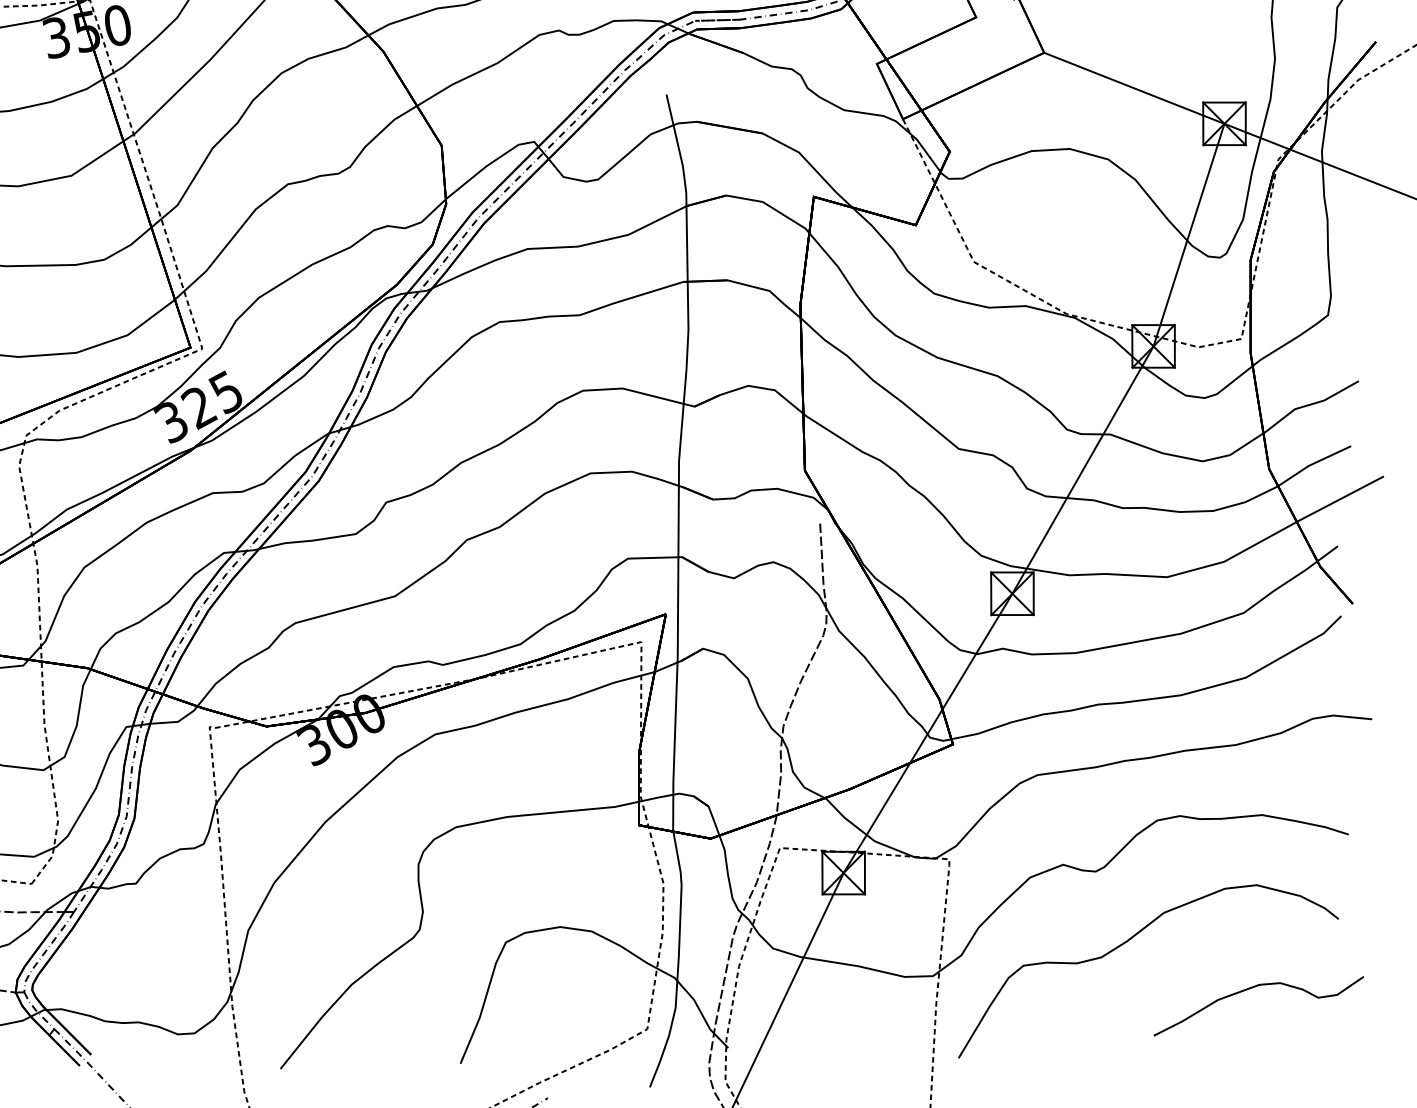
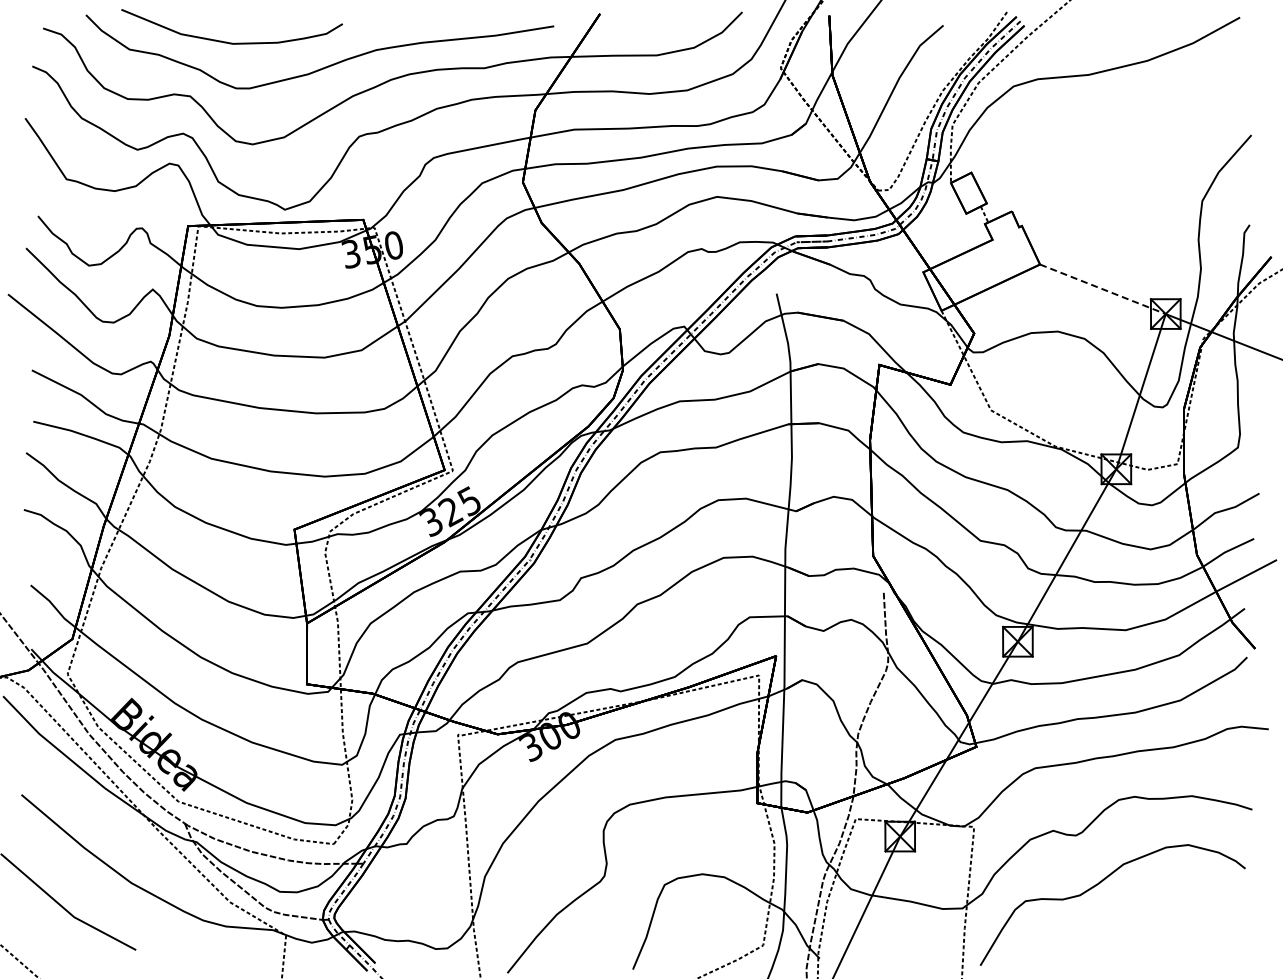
line: (1133, 88) -> (1102, 289), solid -> dashed
curve: (1252, 989) -> (1185, 917), removed

